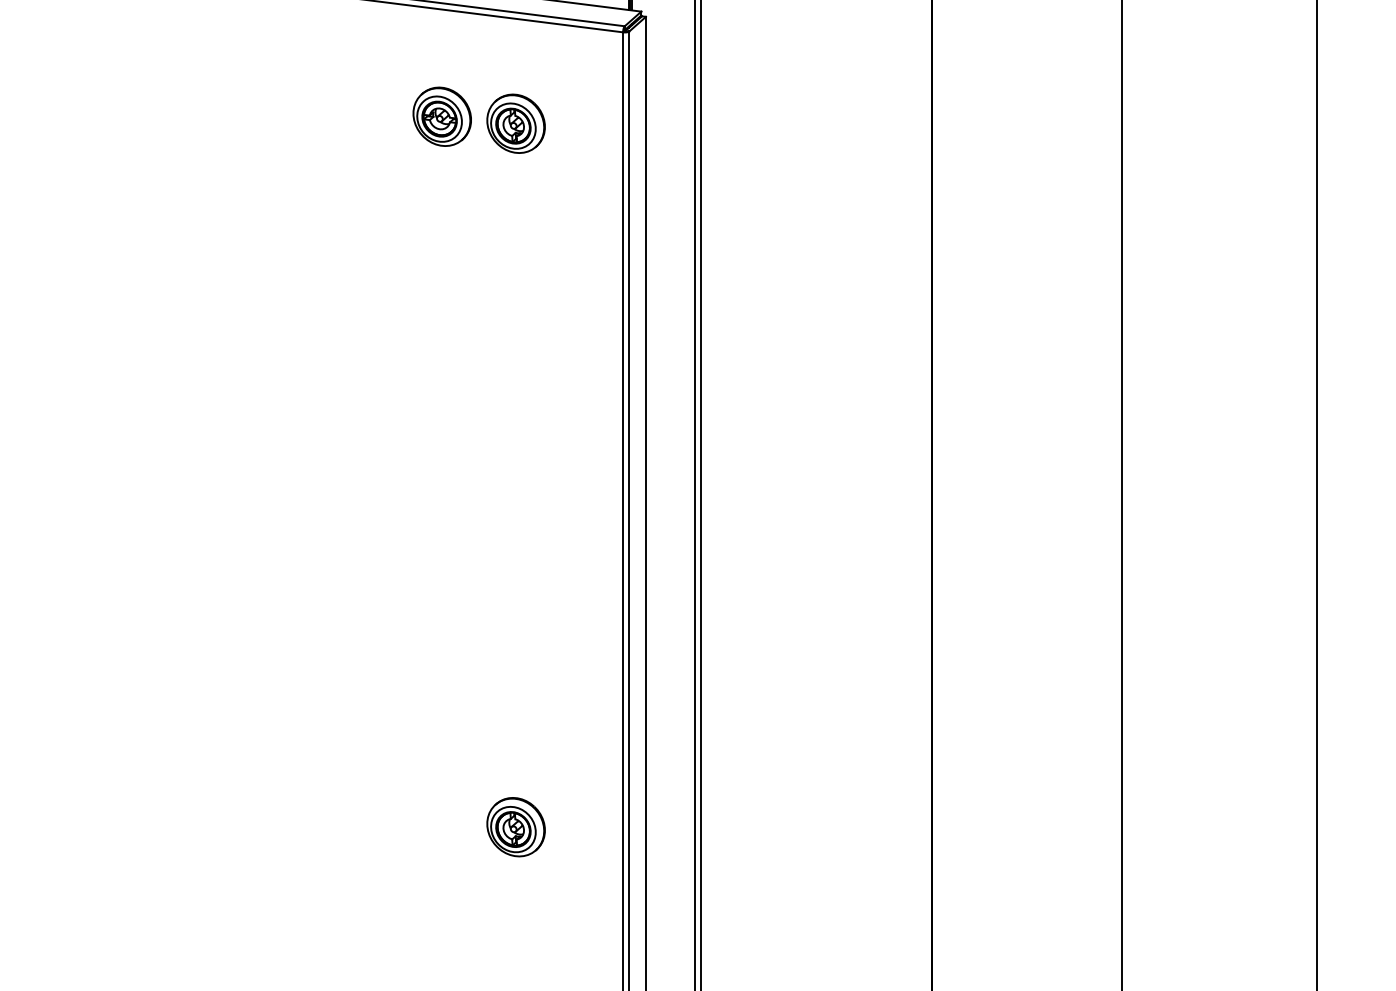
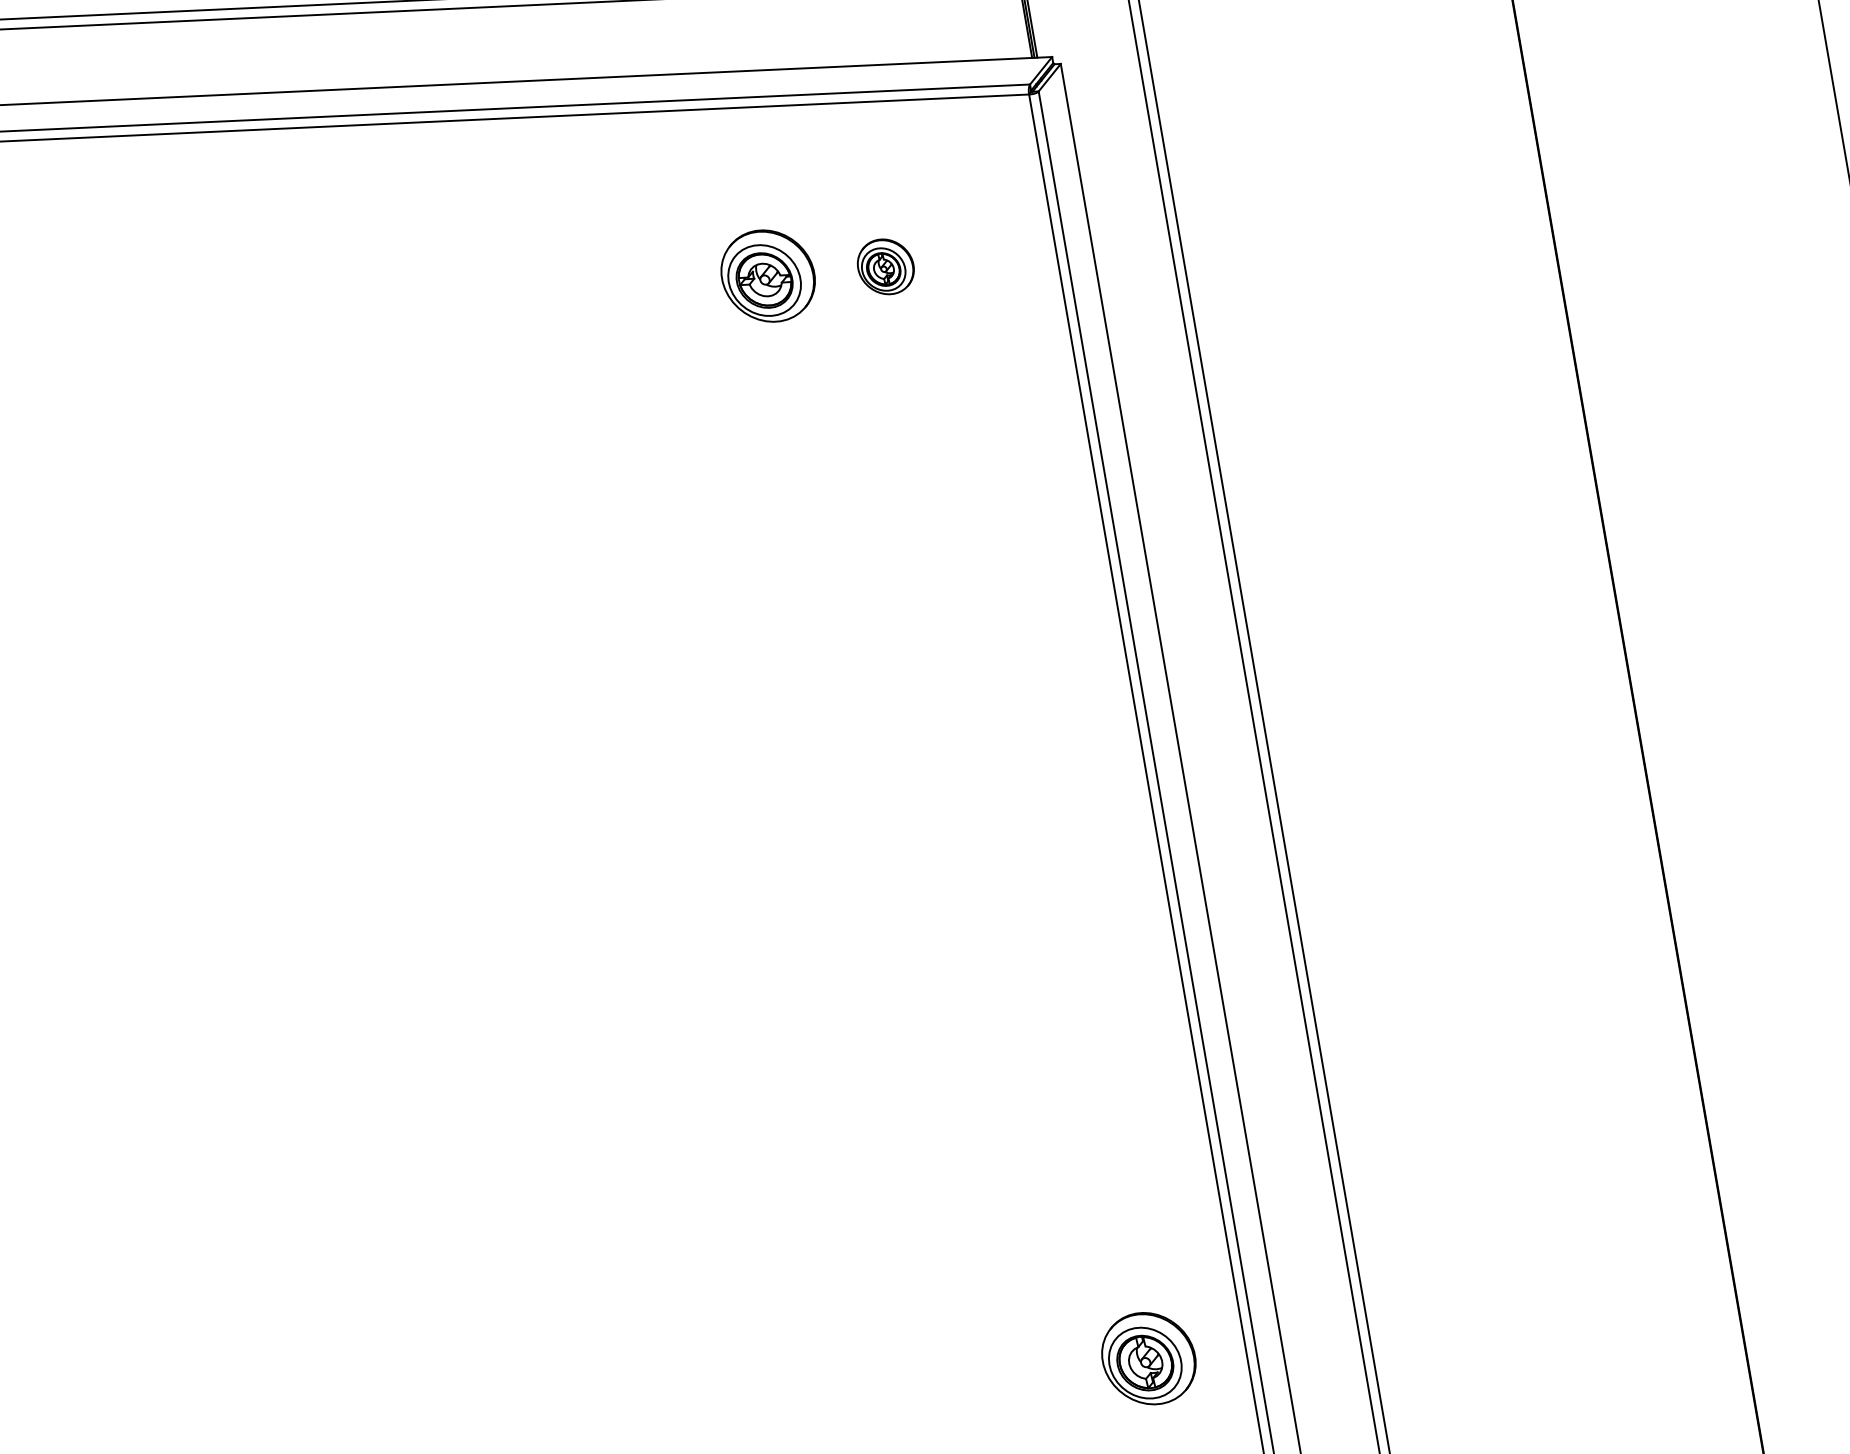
part: (515, 123) -> (884, 266), size x0.6
part: (515, 827) -> (1148, 1359), moved

